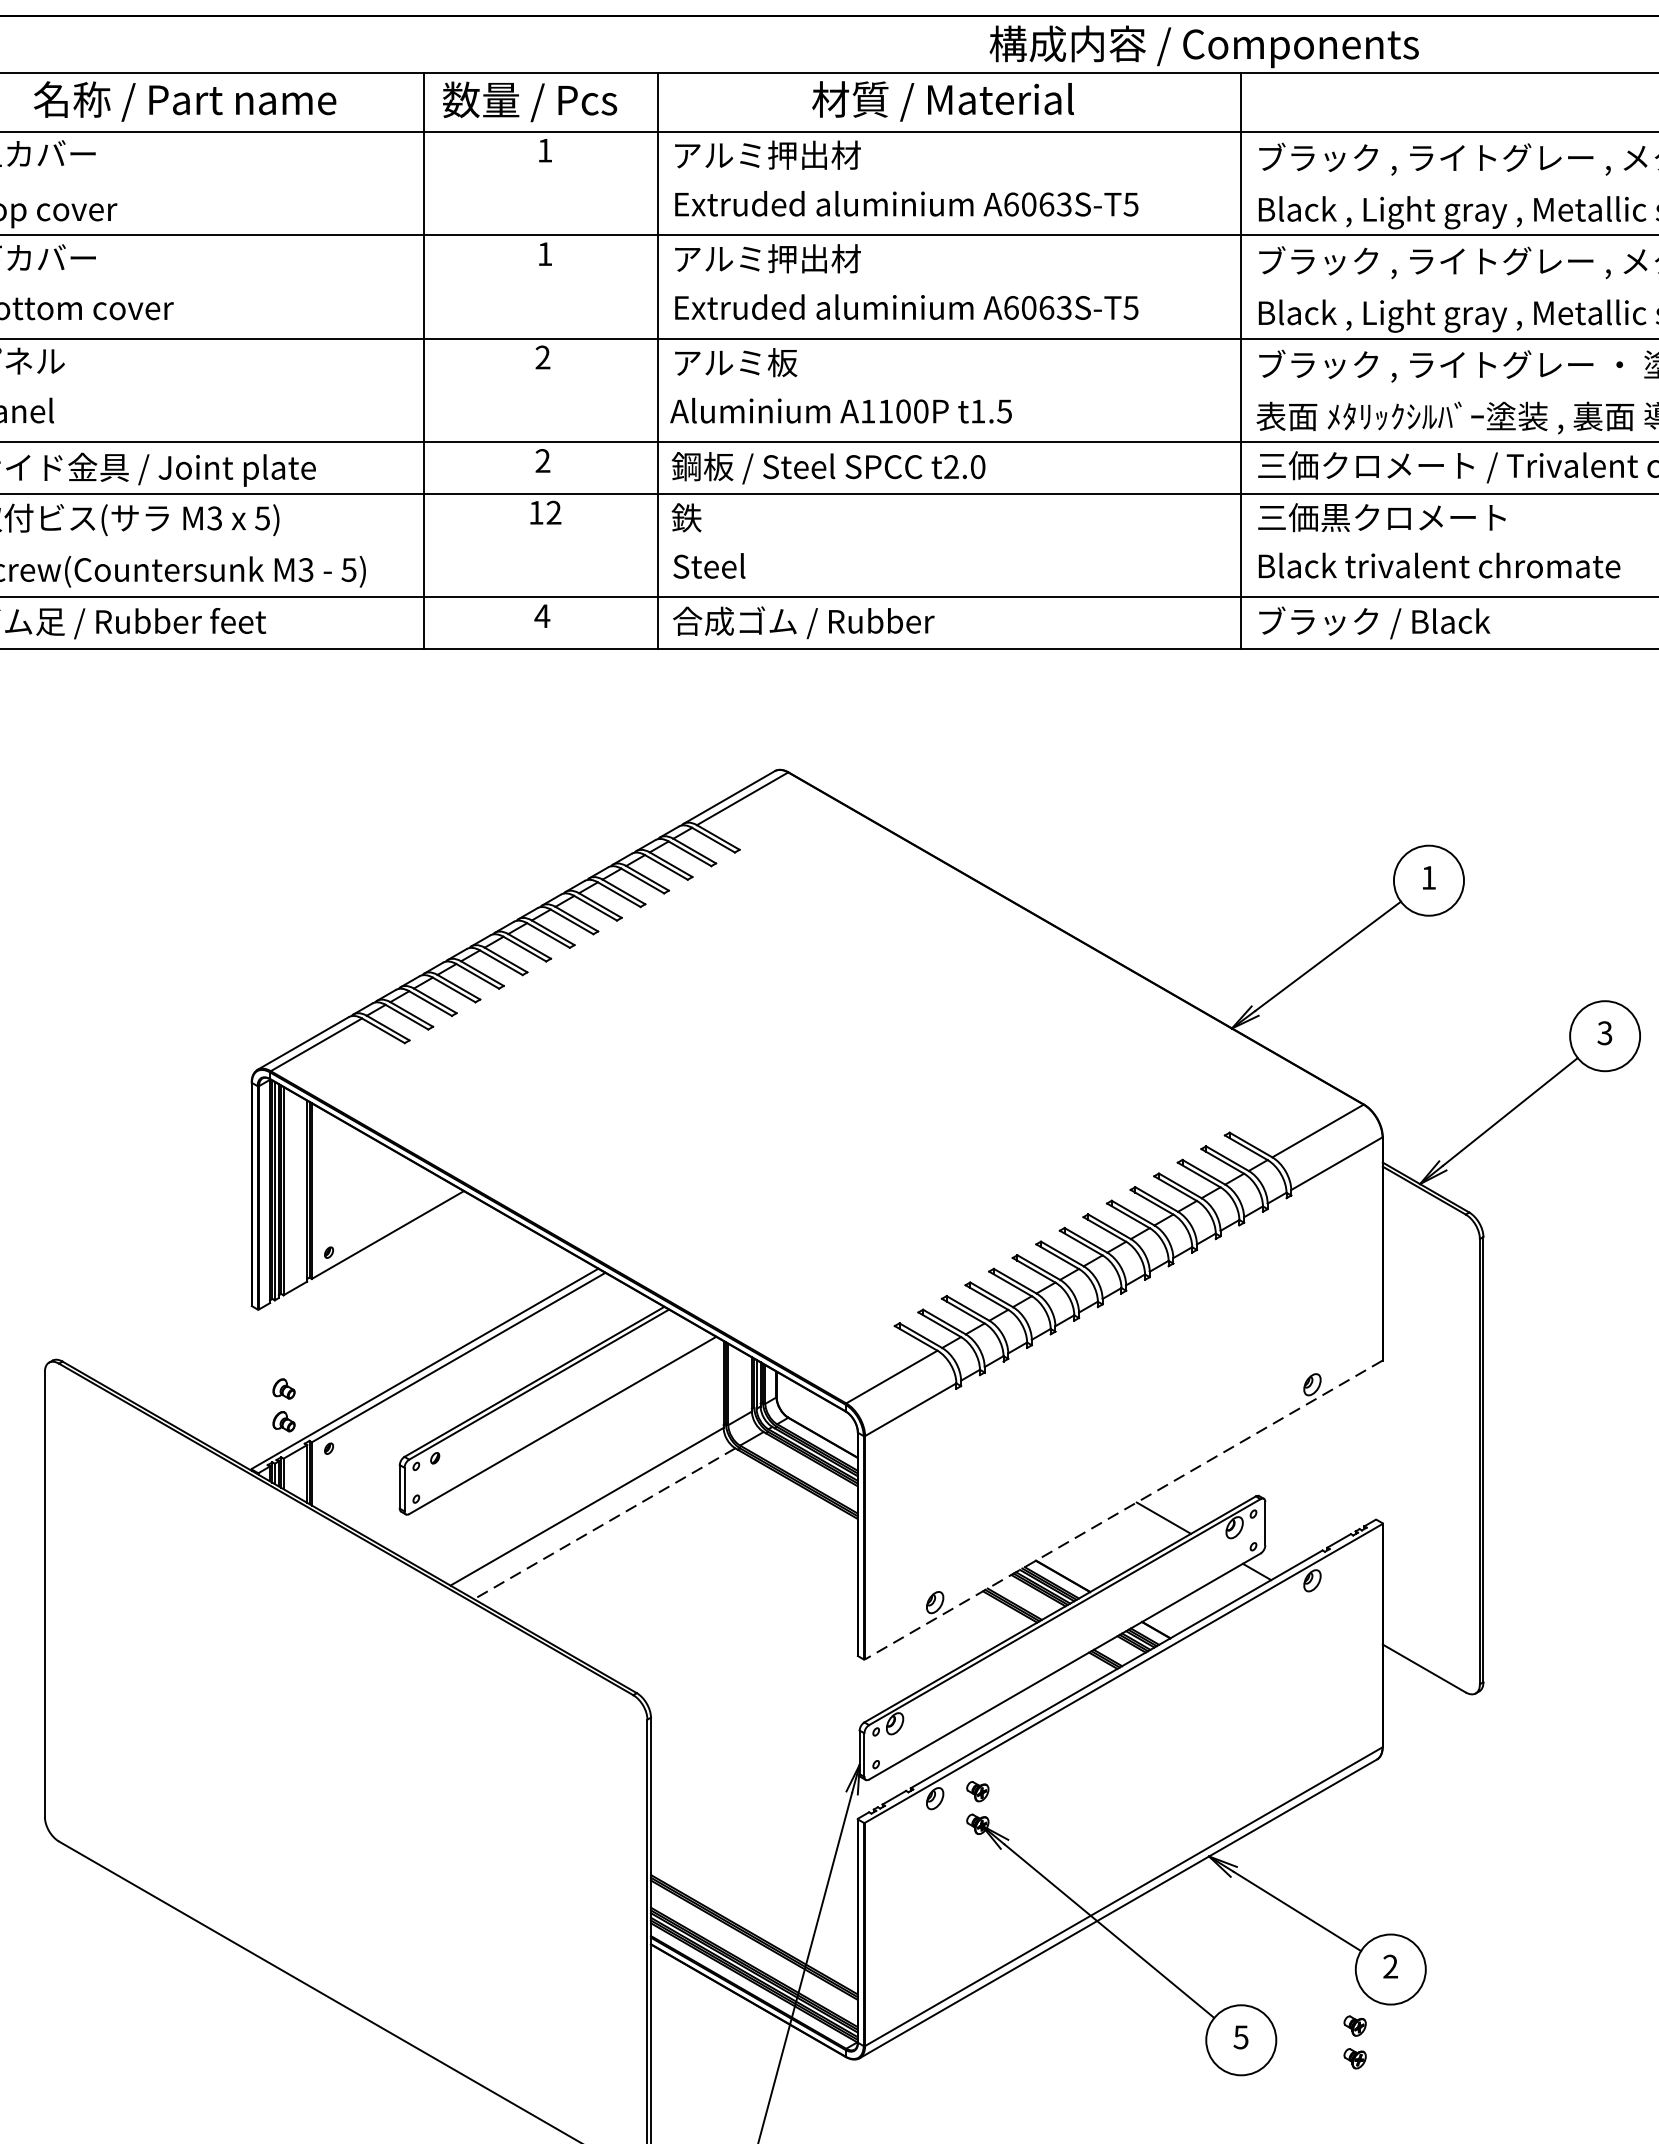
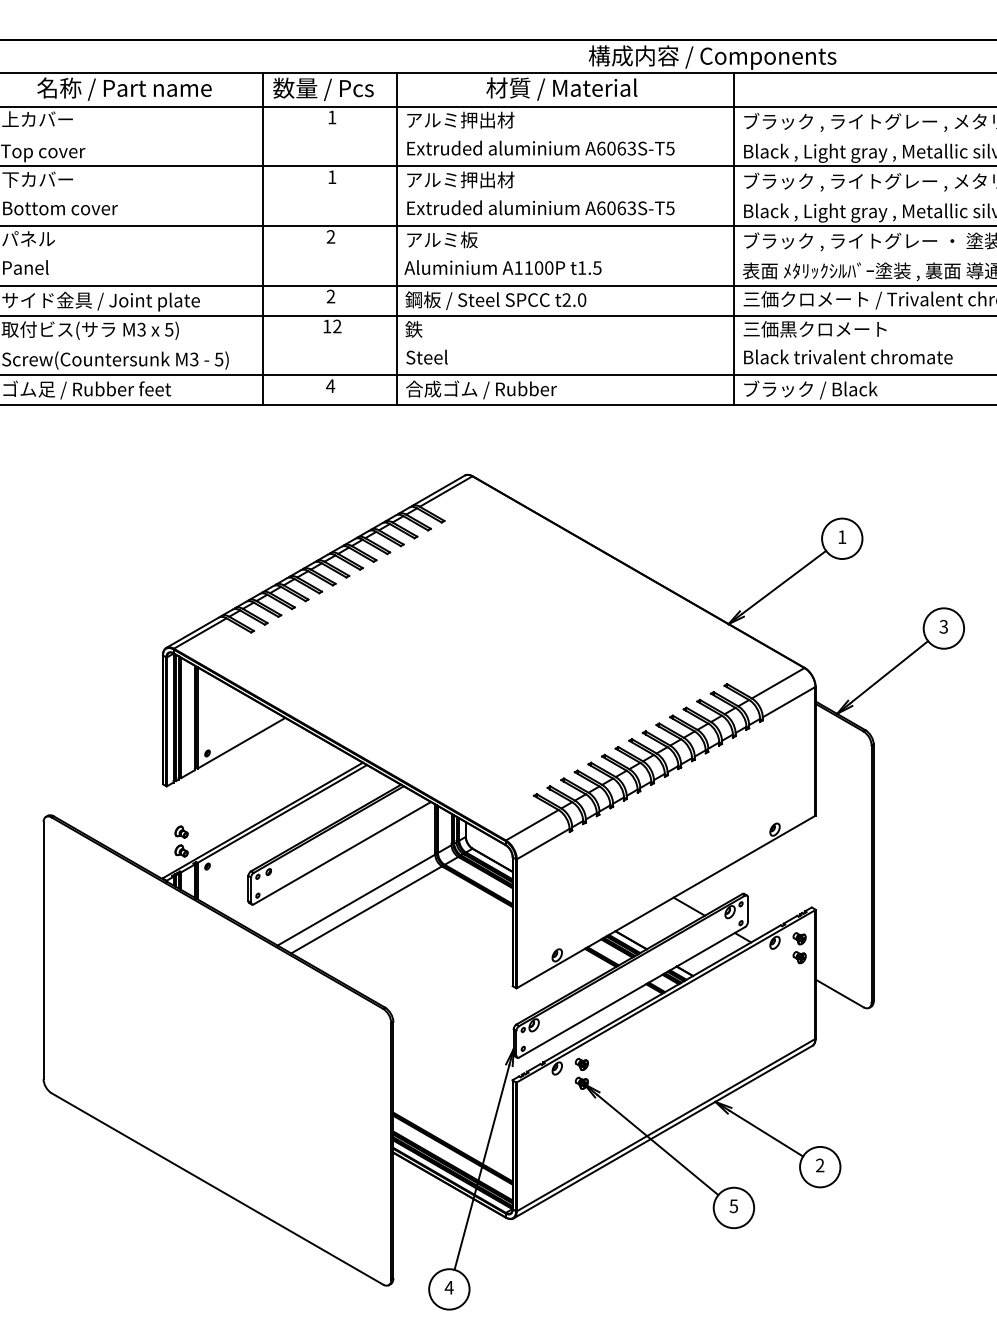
line: (1122, 1510) -> (665, 902), dashed -> solid
line: (604, 1524) -> (366, 910), dashed -> solid
part: (1354, 2042) -> (799, 948), moved

